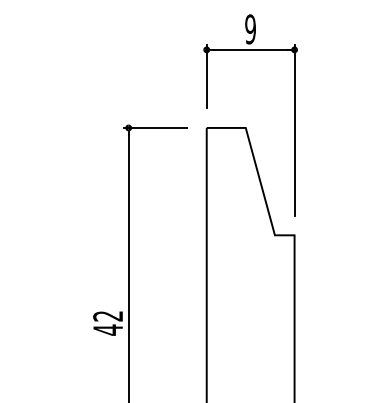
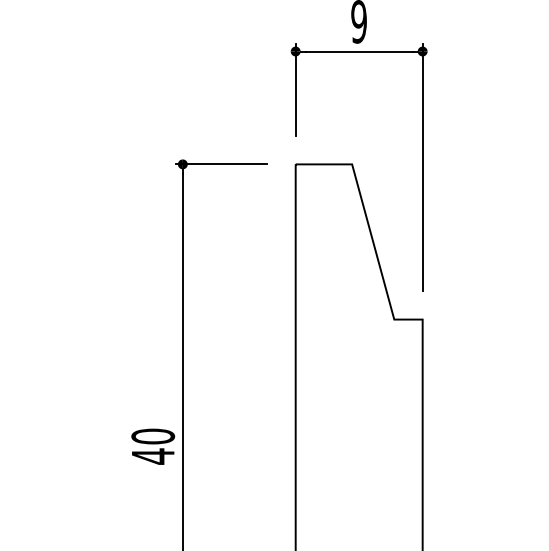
text: (108, 315) -> (153, 435), 42 -> 40

